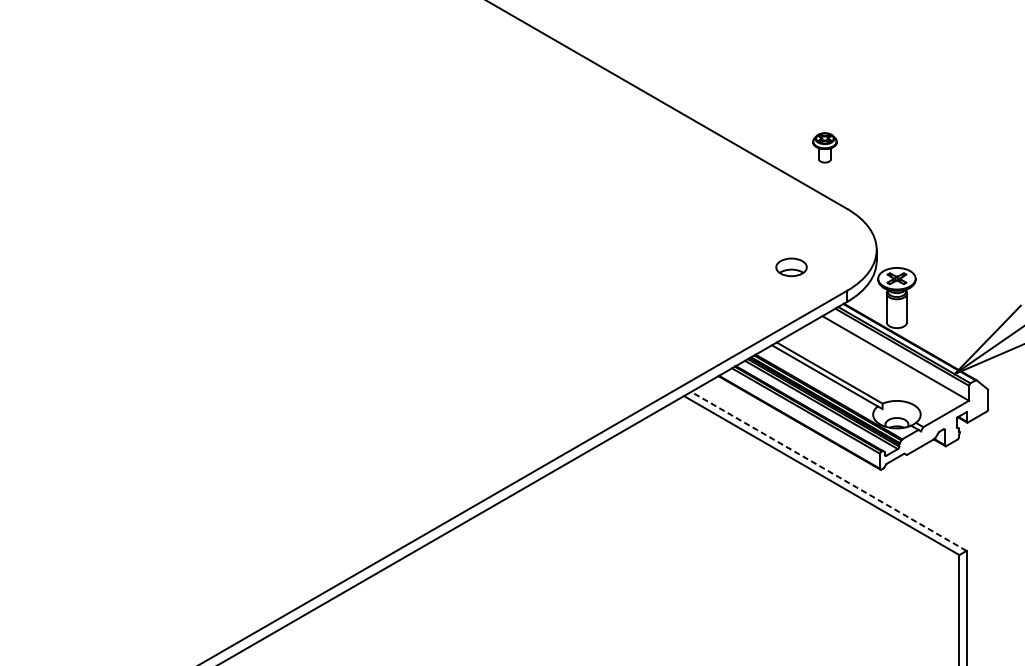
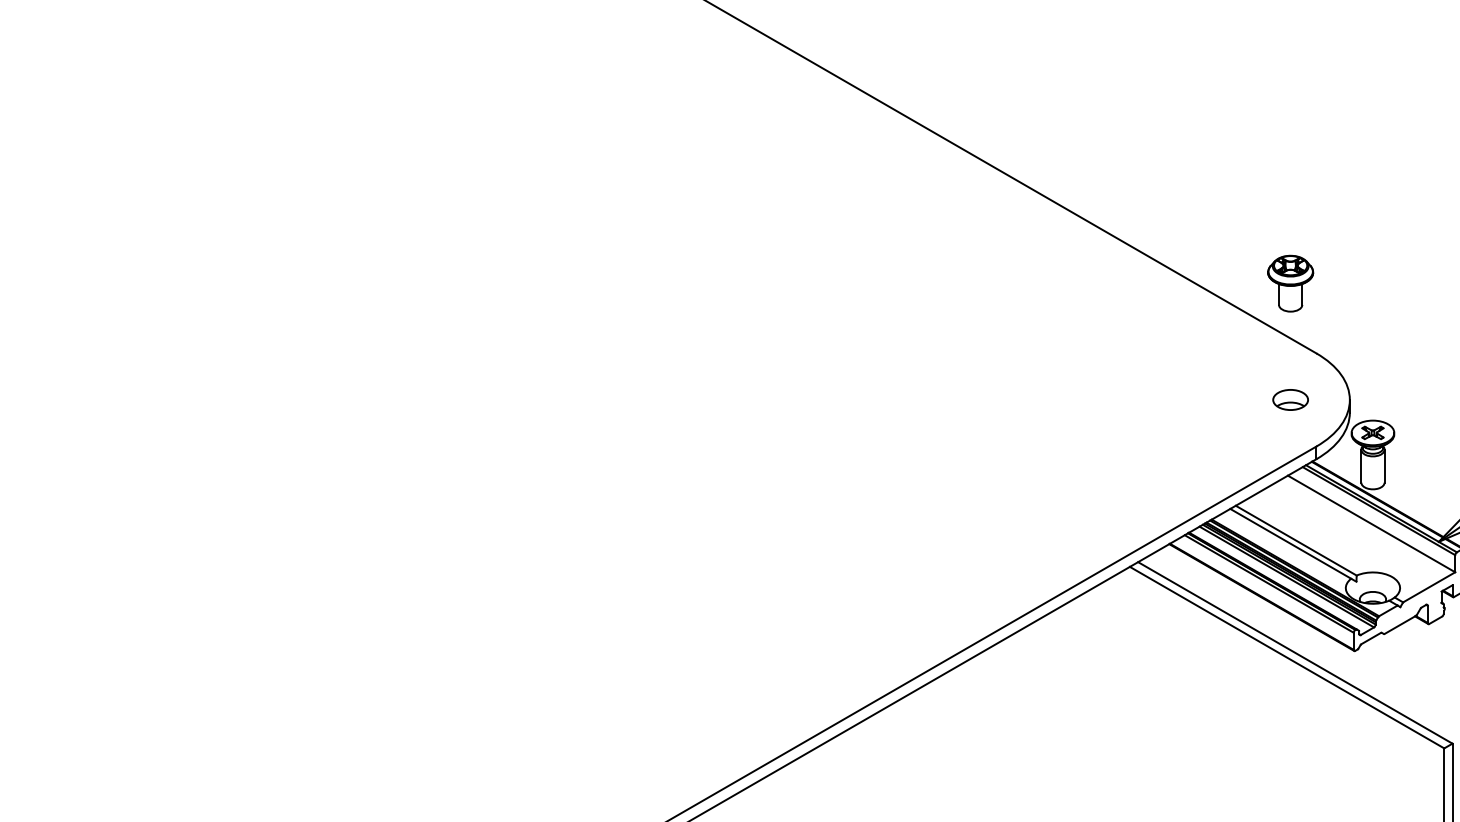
part: (824, 147) -> (1290, 283), size x1.67
part: (791, 266) -> (1290, 399), moved
line: (828, 471) -> (1294, 652), dashed -> solid

